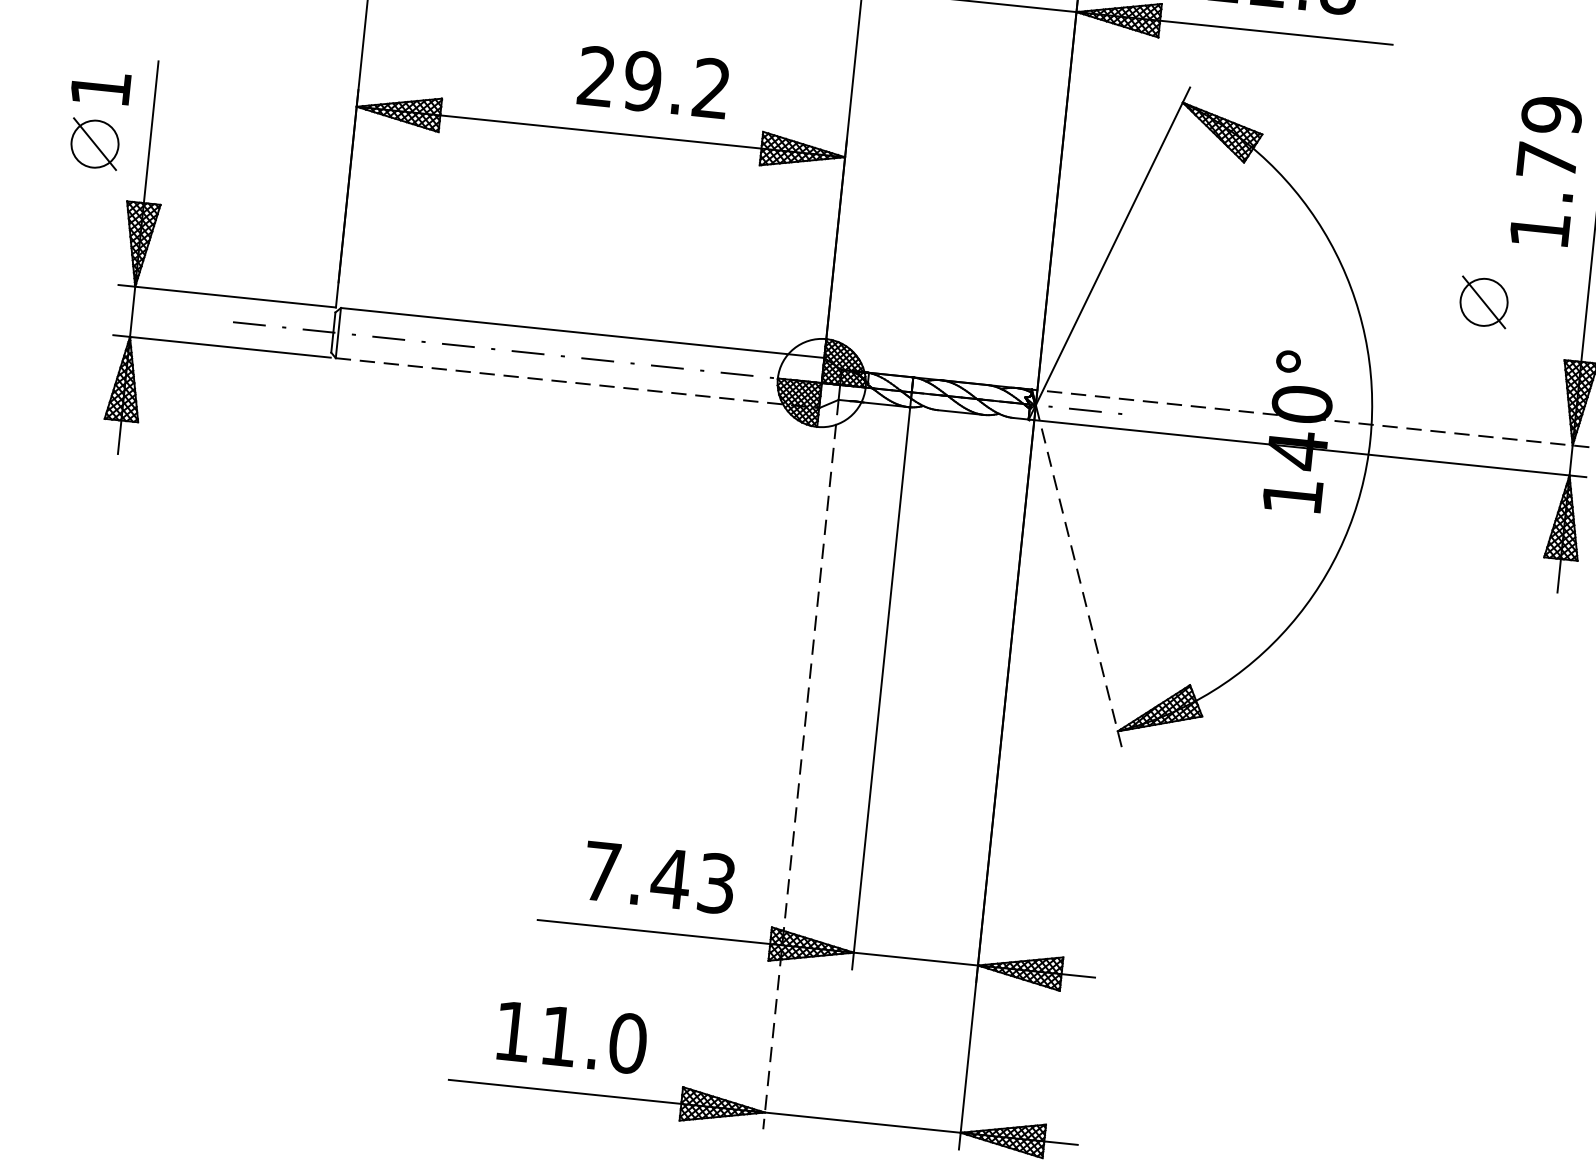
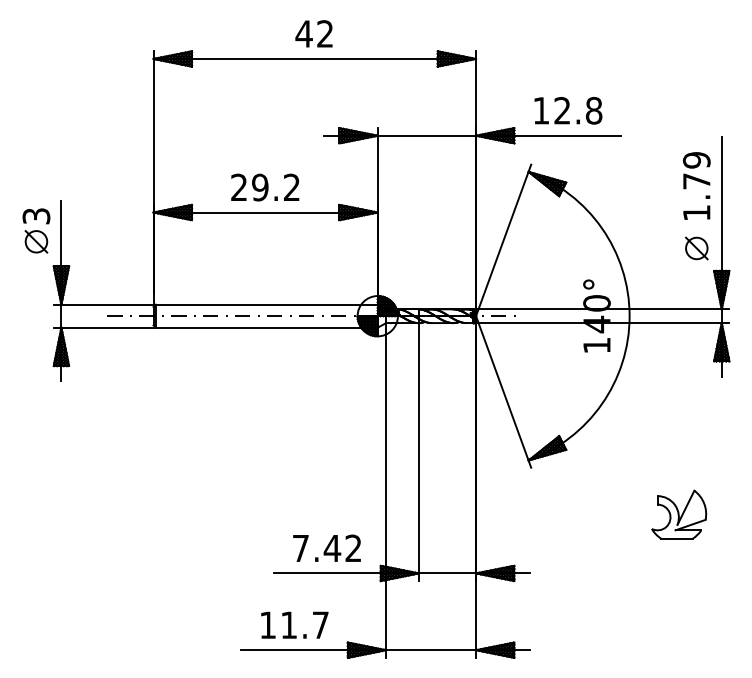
text: (654, 82) -> (265, 187), moved
text: (100, 89) -> (36, 216), 1 -> 3
part: (1483, 302) -> (696, 248), moved
line: (576, 382) -> (266, 327), dashed -> solid
line: (1310, 418) -> (601, 309), dashed -> solid
line: (1078, 575) -> (503, 391), dashed -> solid
line: (801, 764) -> (386, 490), dashed -> solid
part: (1434, 882) -> (679, 514), added
text: (716, 883) -> (353, 548), 7.43 -> 7.42
text: (627, 1043) -> (320, 625), 11.0 -> 11.7

